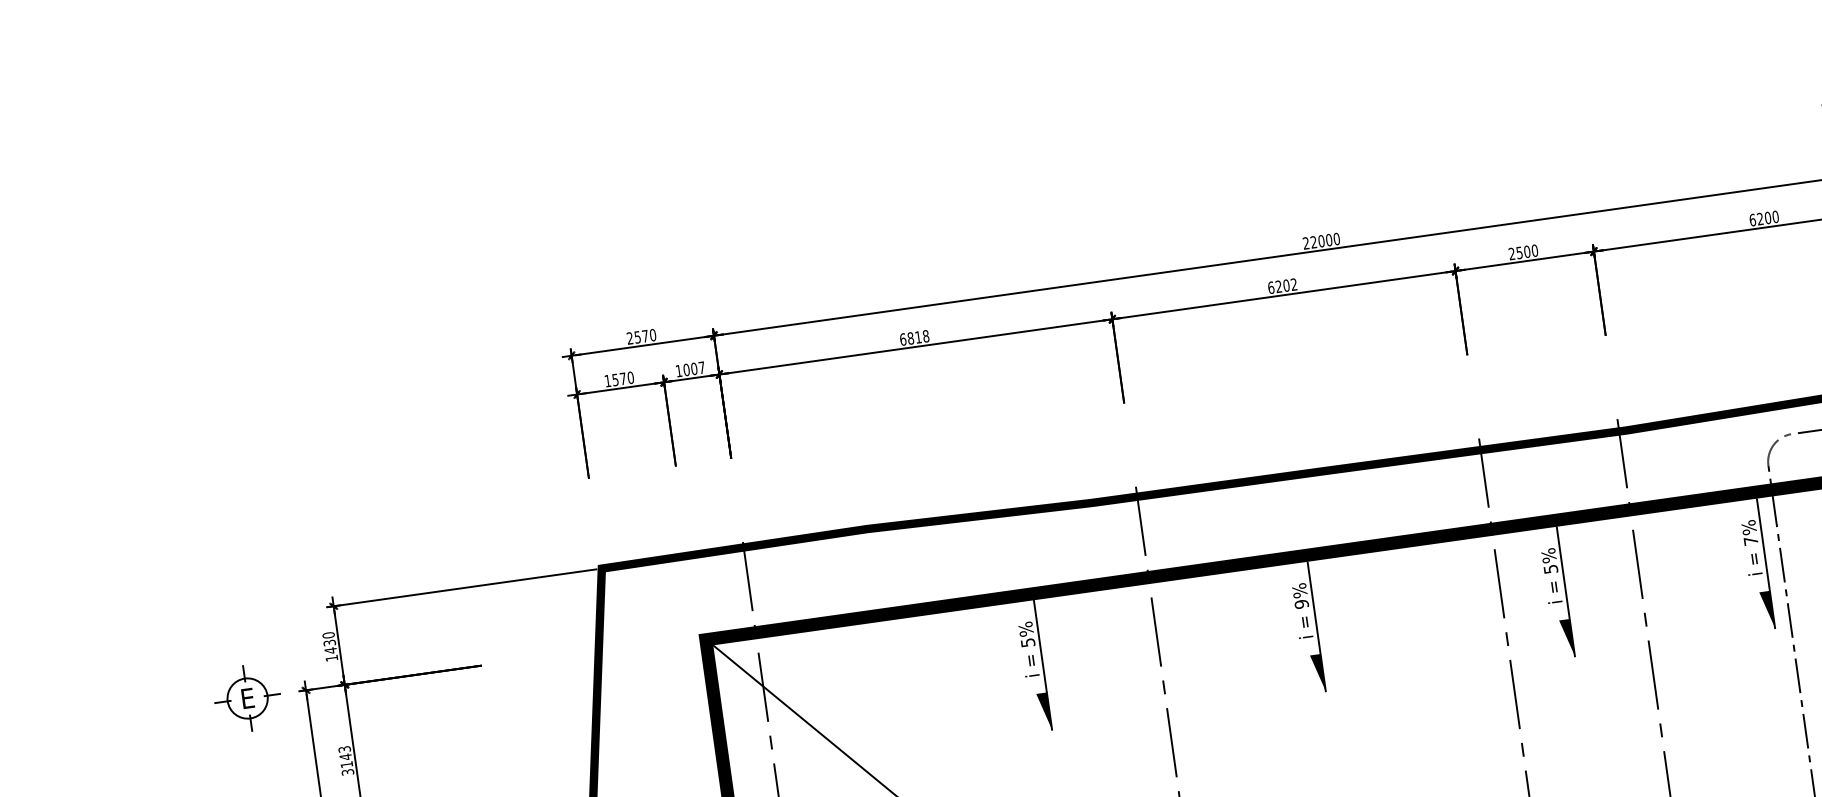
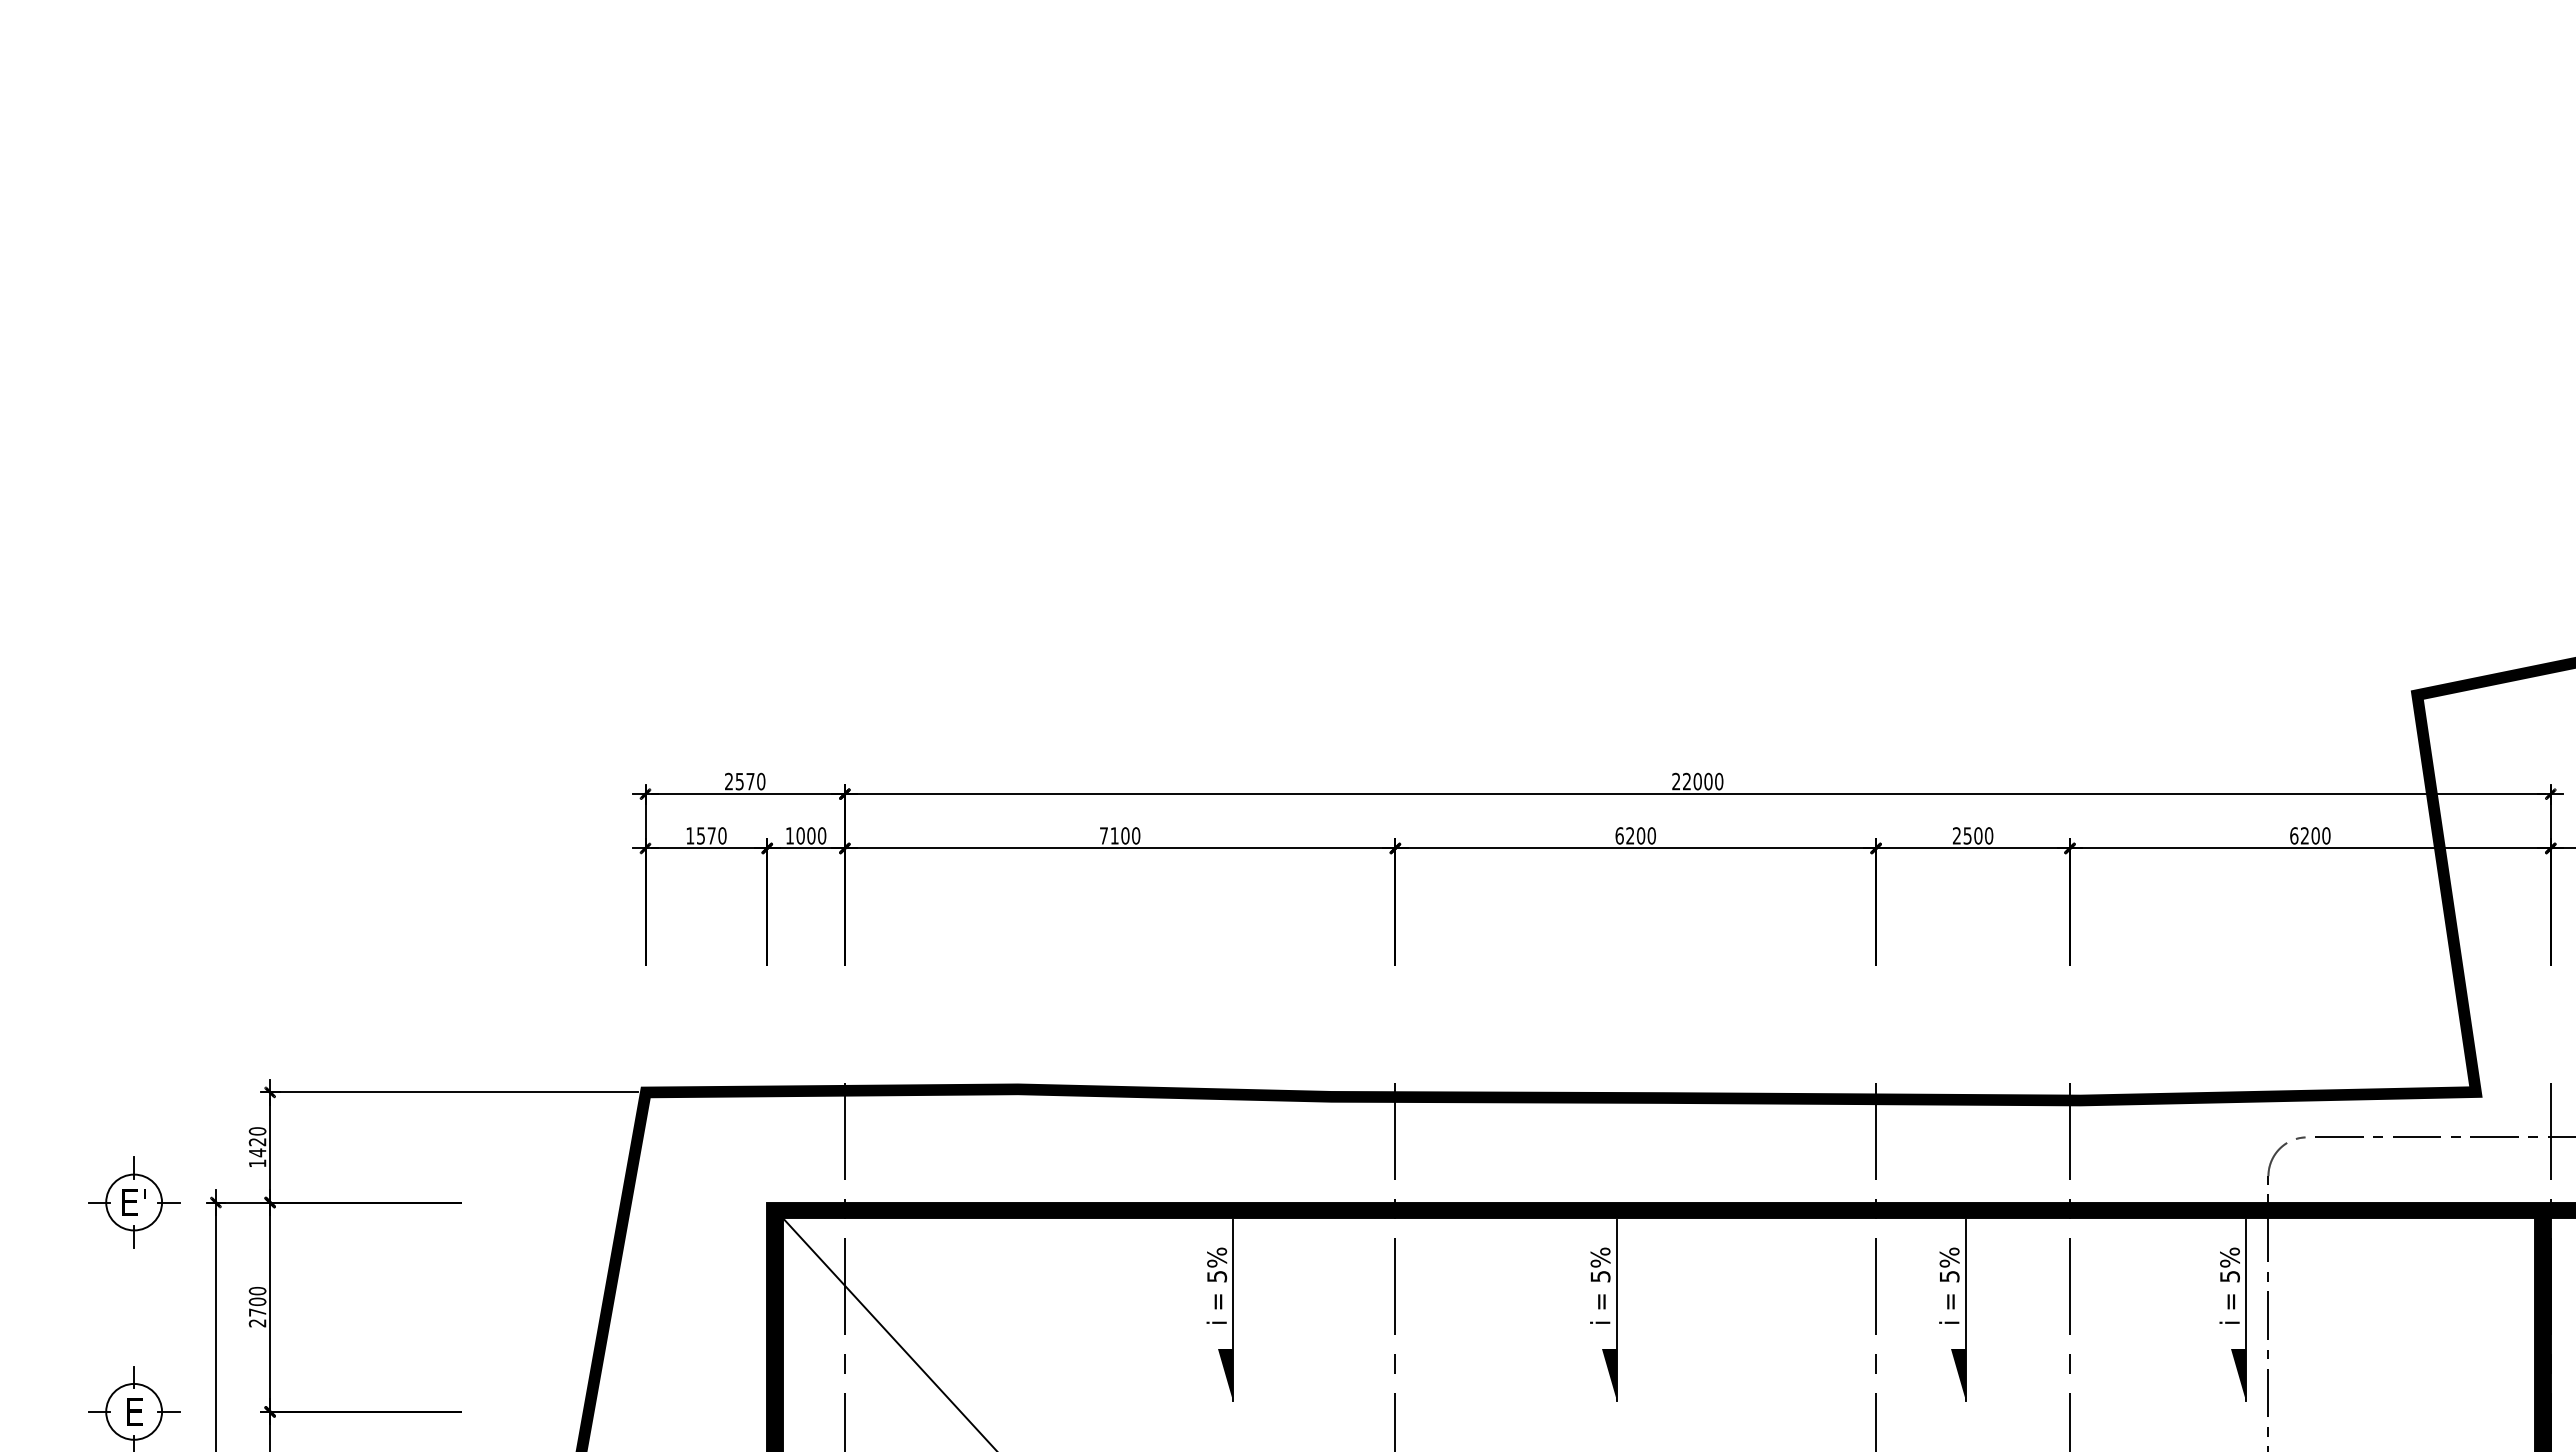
text: (1293, 284) -> (1651, 835), 6202 -> 6200
text: (914, 337) -> (1119, 835), 6818 -> 7100
text: (702, 367) -> (822, 835), 1007 -> 1000
text: (1750, 541) -> (2229, 1276), 7% -> 5%
text: (1301, 604) -> (1600, 1276), 9% -> 5%
text: (329, 643) -> (257, 1142), 1430 -> 1420
text: (247, 698) -> (133, 1202), E -> E'
text: (346, 761) -> (257, 1307), 3143 -> 2700

